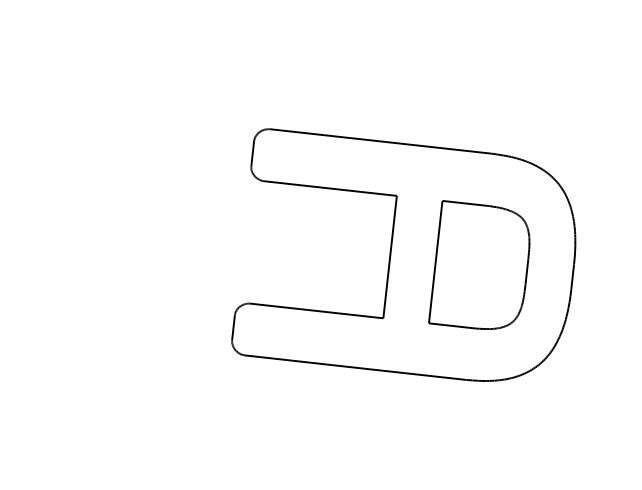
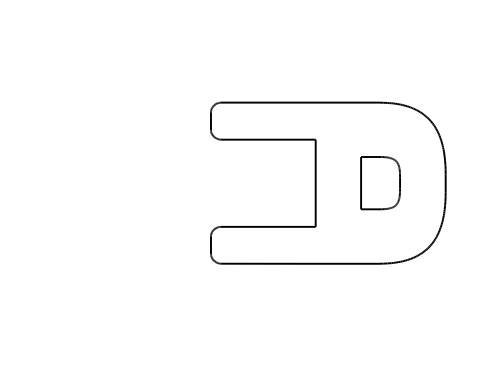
part: (481, 266) -> (380, 182), size x0.6

